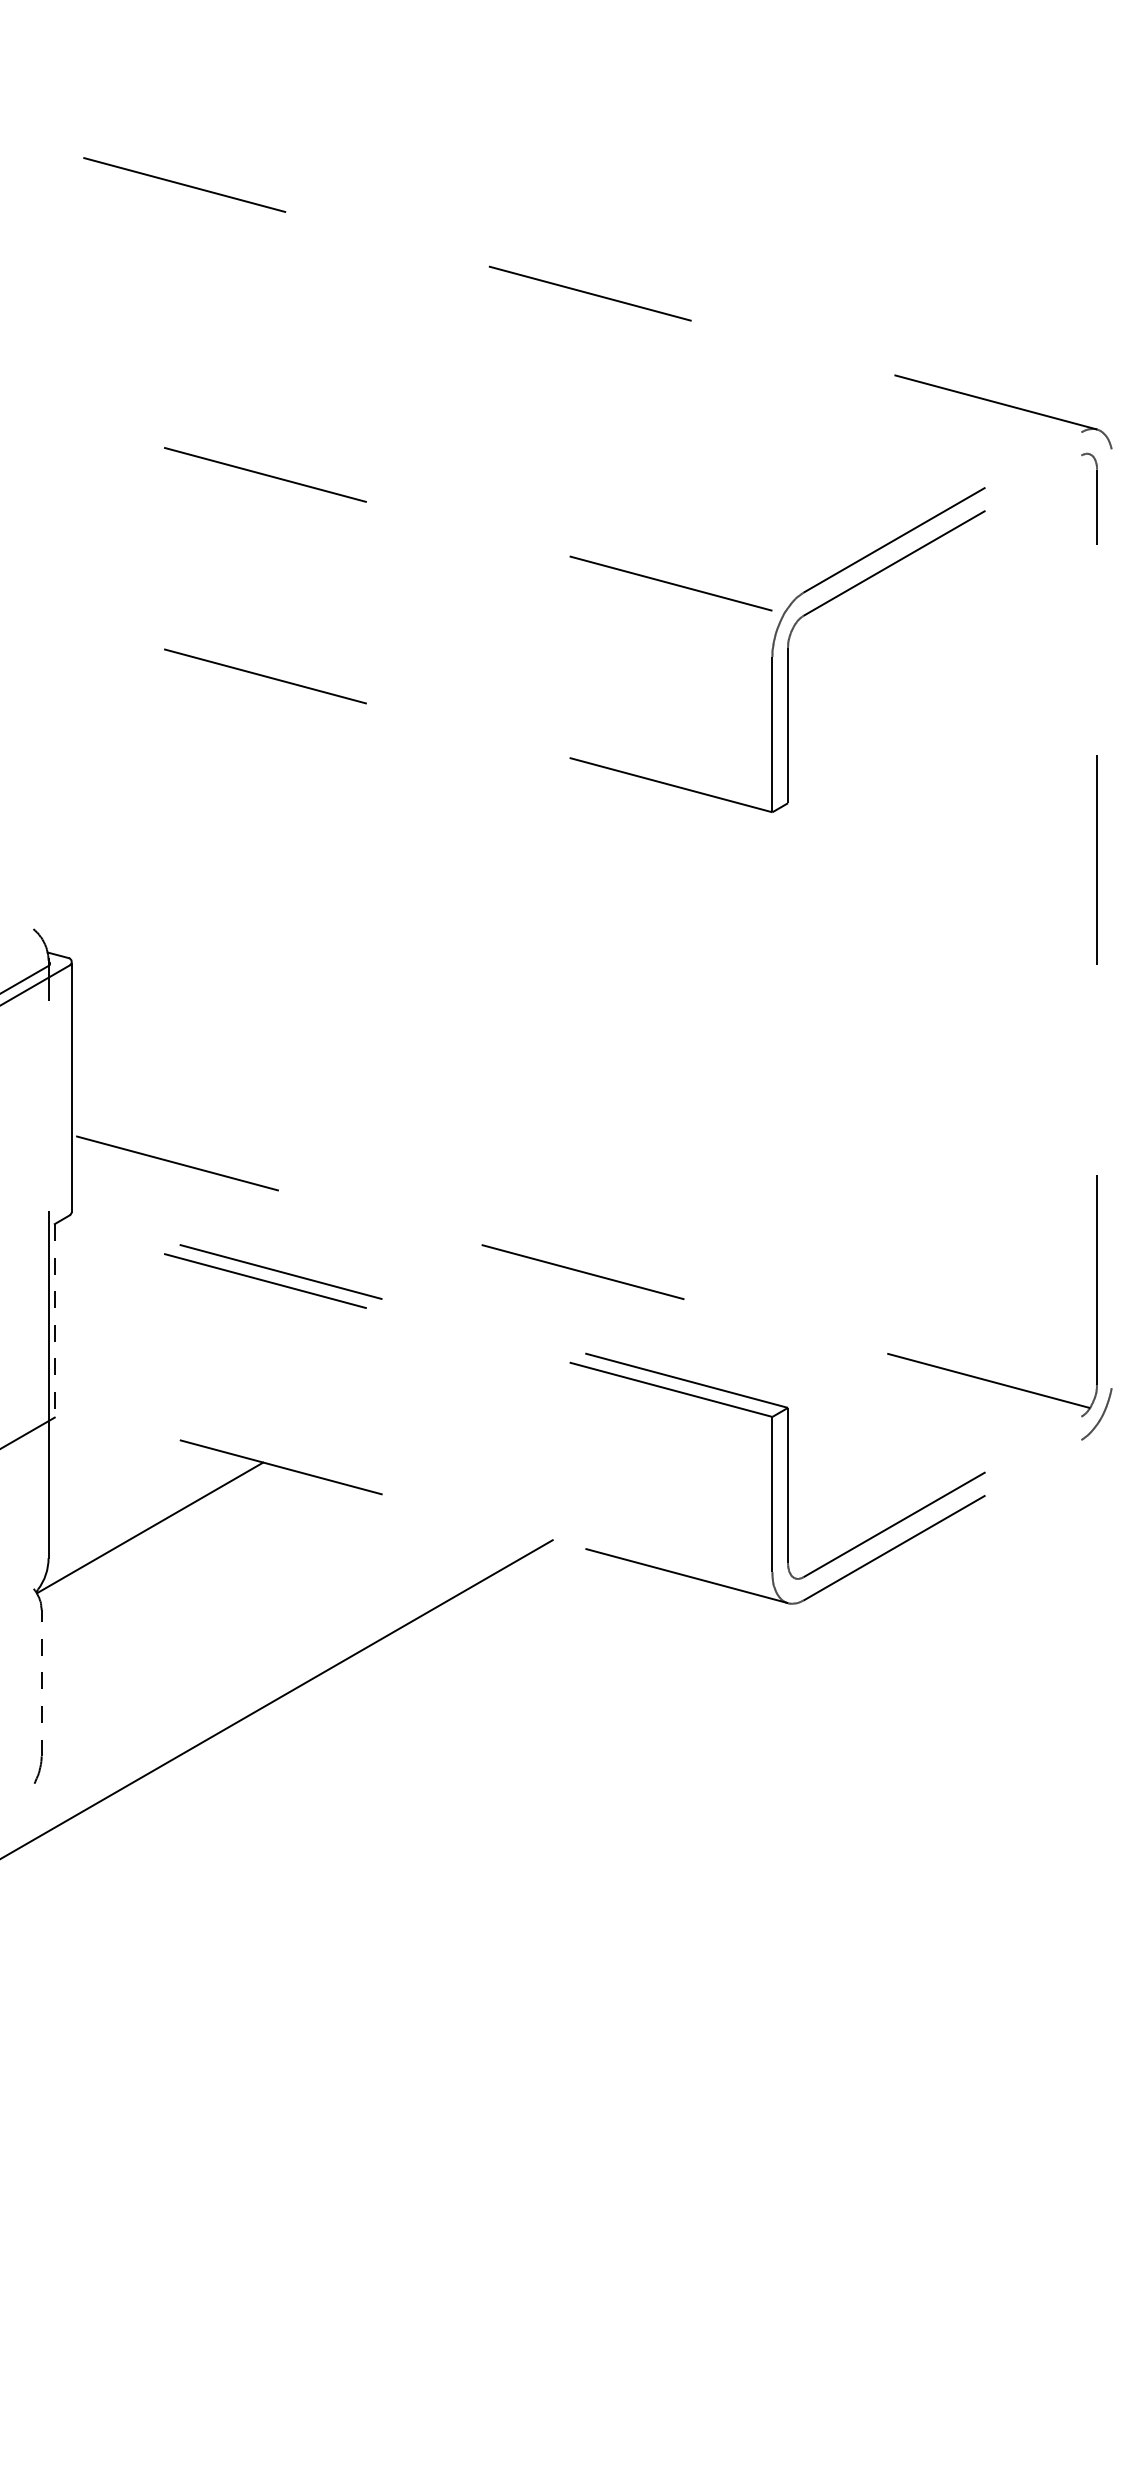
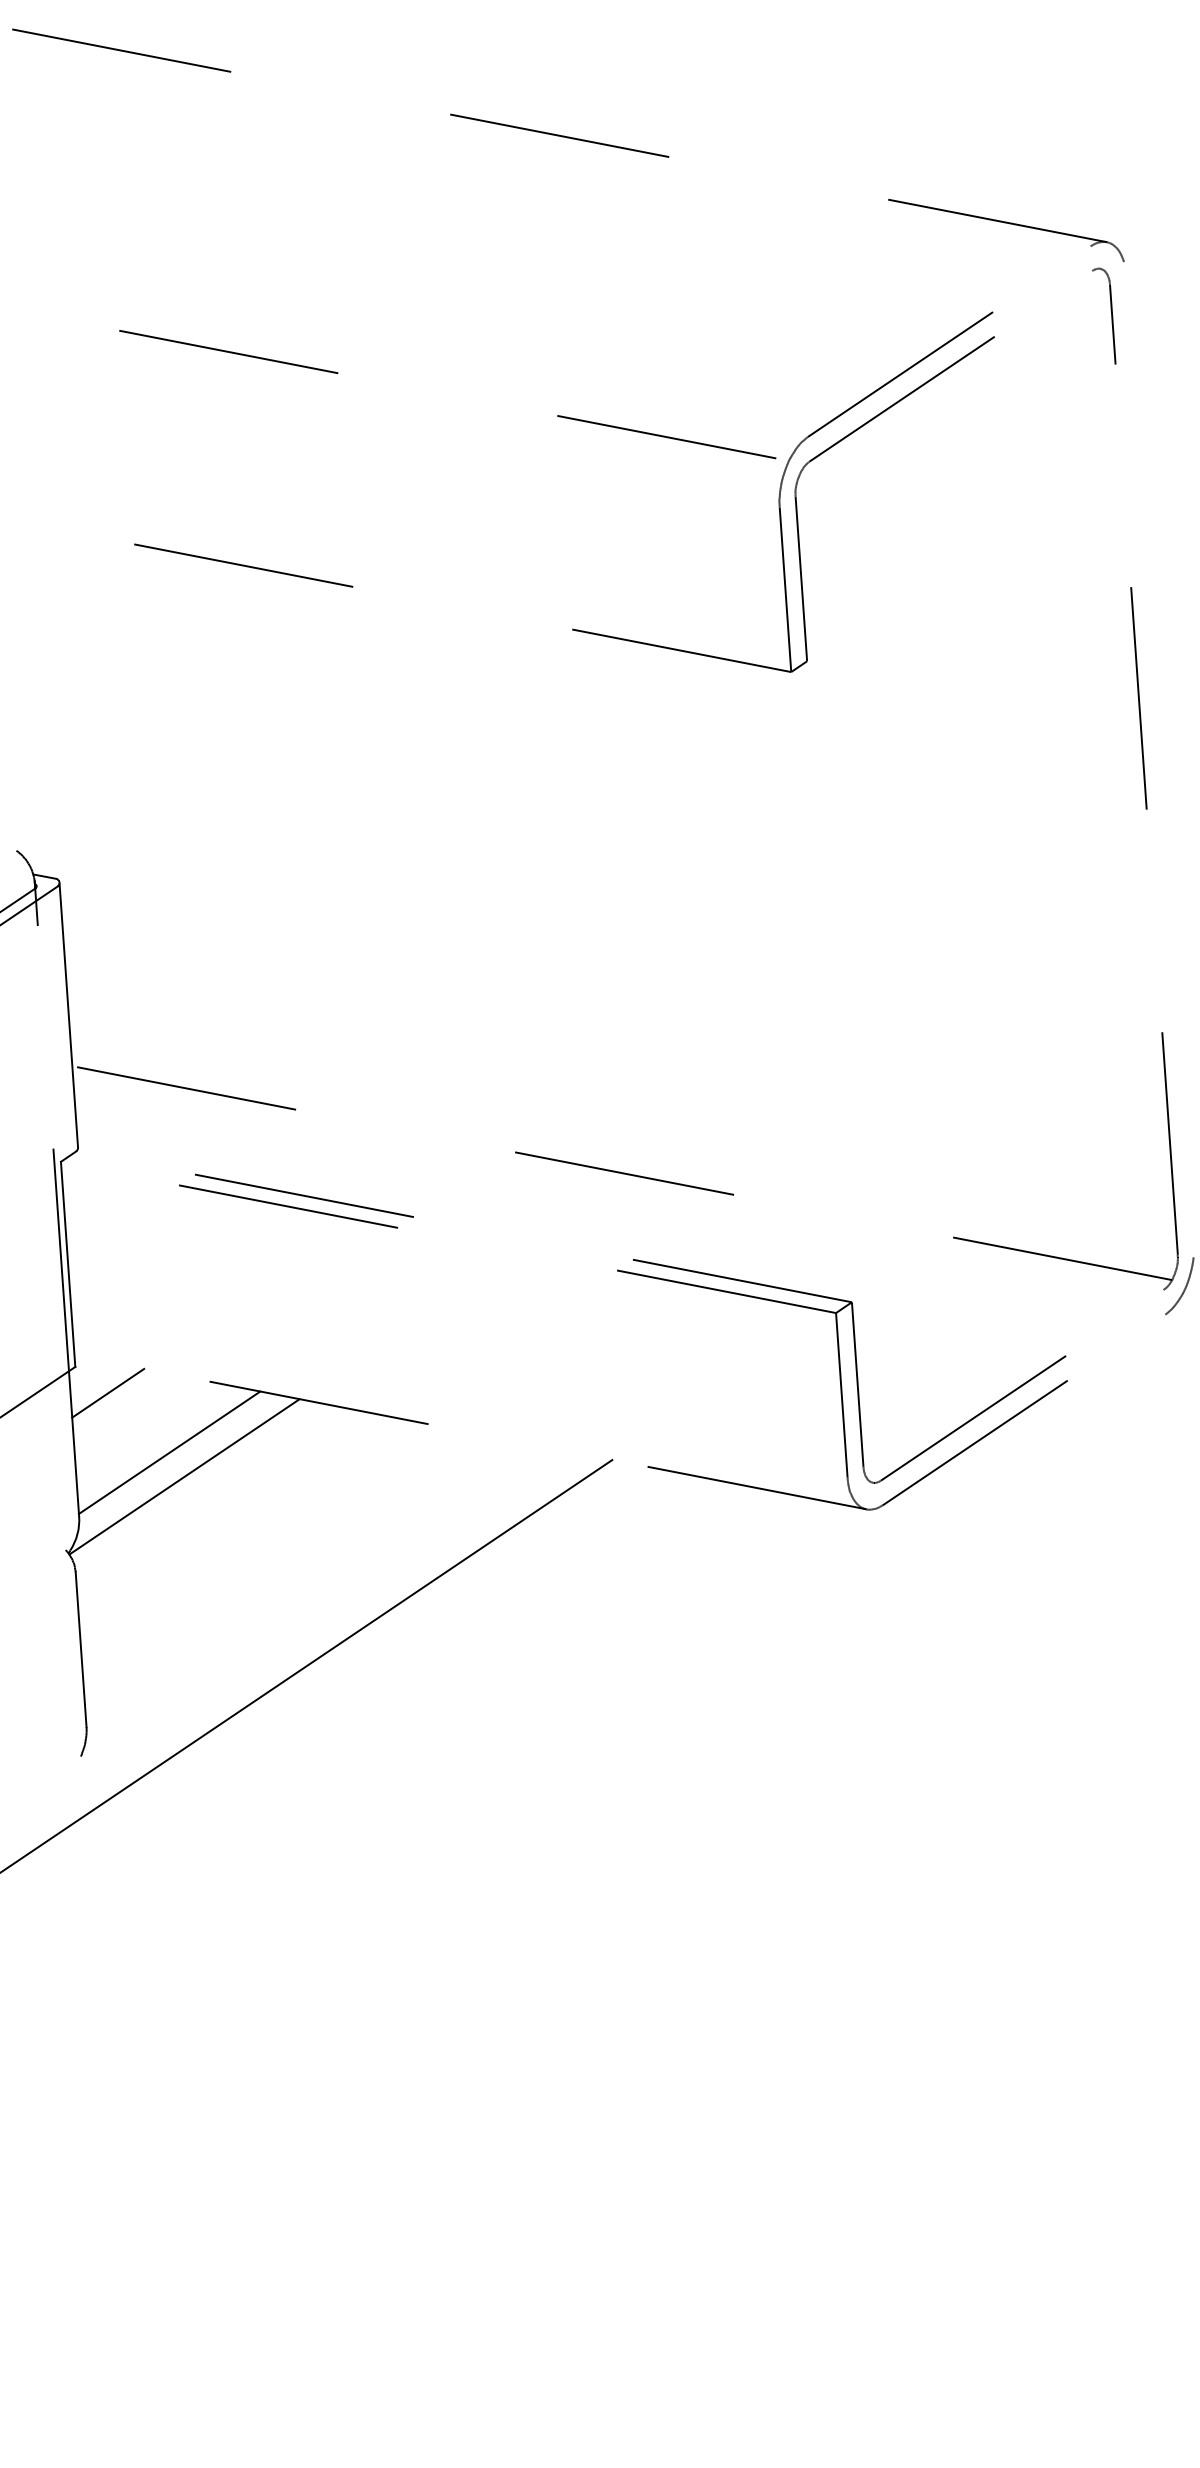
line: (54, 1320) -> (67, 1264), dashed -> solid
line: (83, 1443) -> (107, 1392), added
line: (137, 1503) -> (169, 1451), added
line: (41, 1682) -> (80, 1648), dashed -> solid

